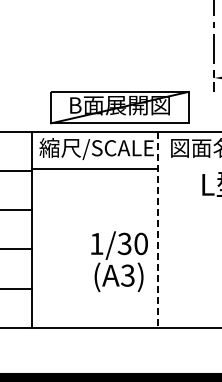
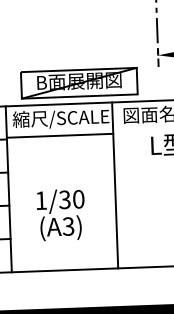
line: (157, 230) -> (114, 185), dashed -> solid
text: (119, 261) -> (60, 214), moved

